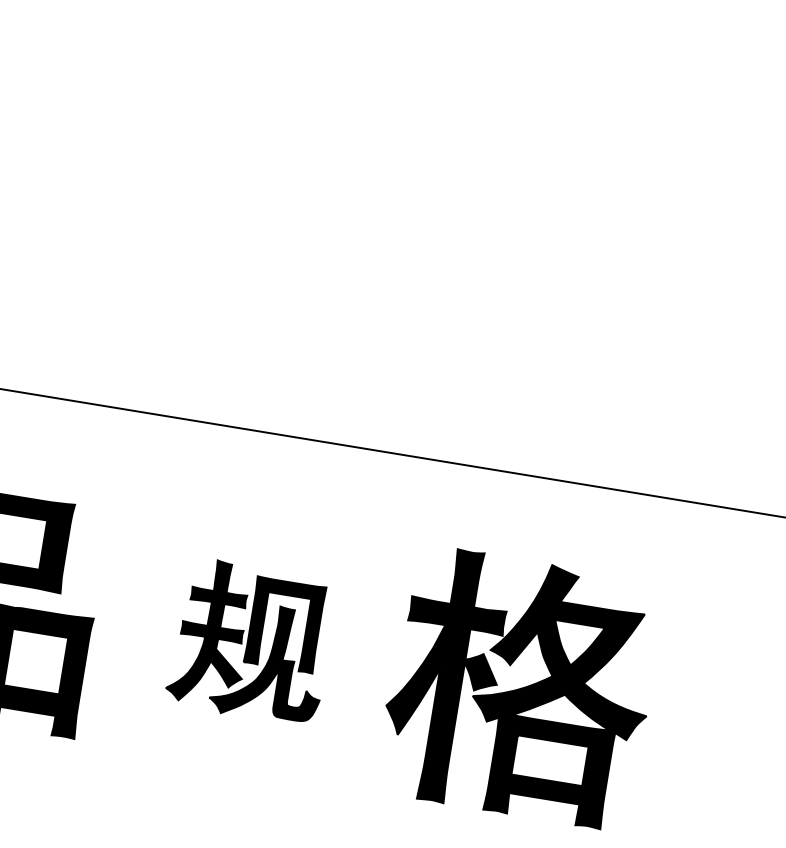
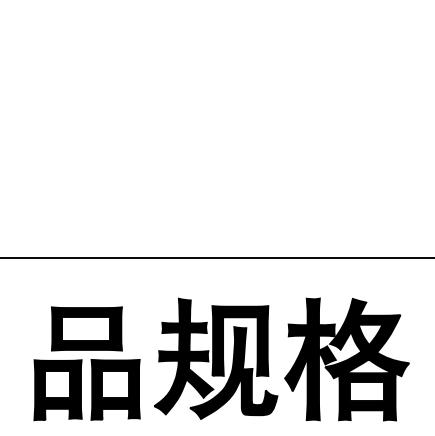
part: (252, 641) -> (216, 358), size x1.67

